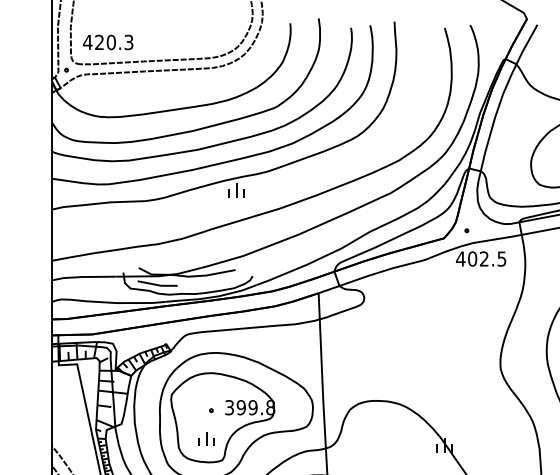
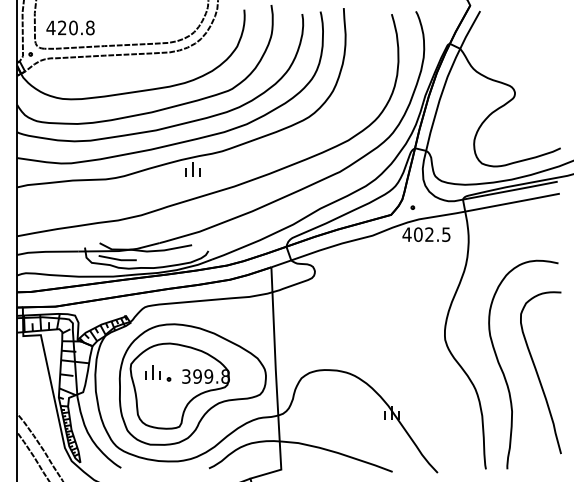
text: (129, 42) -> (90, 27), 420.3 -> 420.8
part: (206, 439) -> (152, 372), moved

